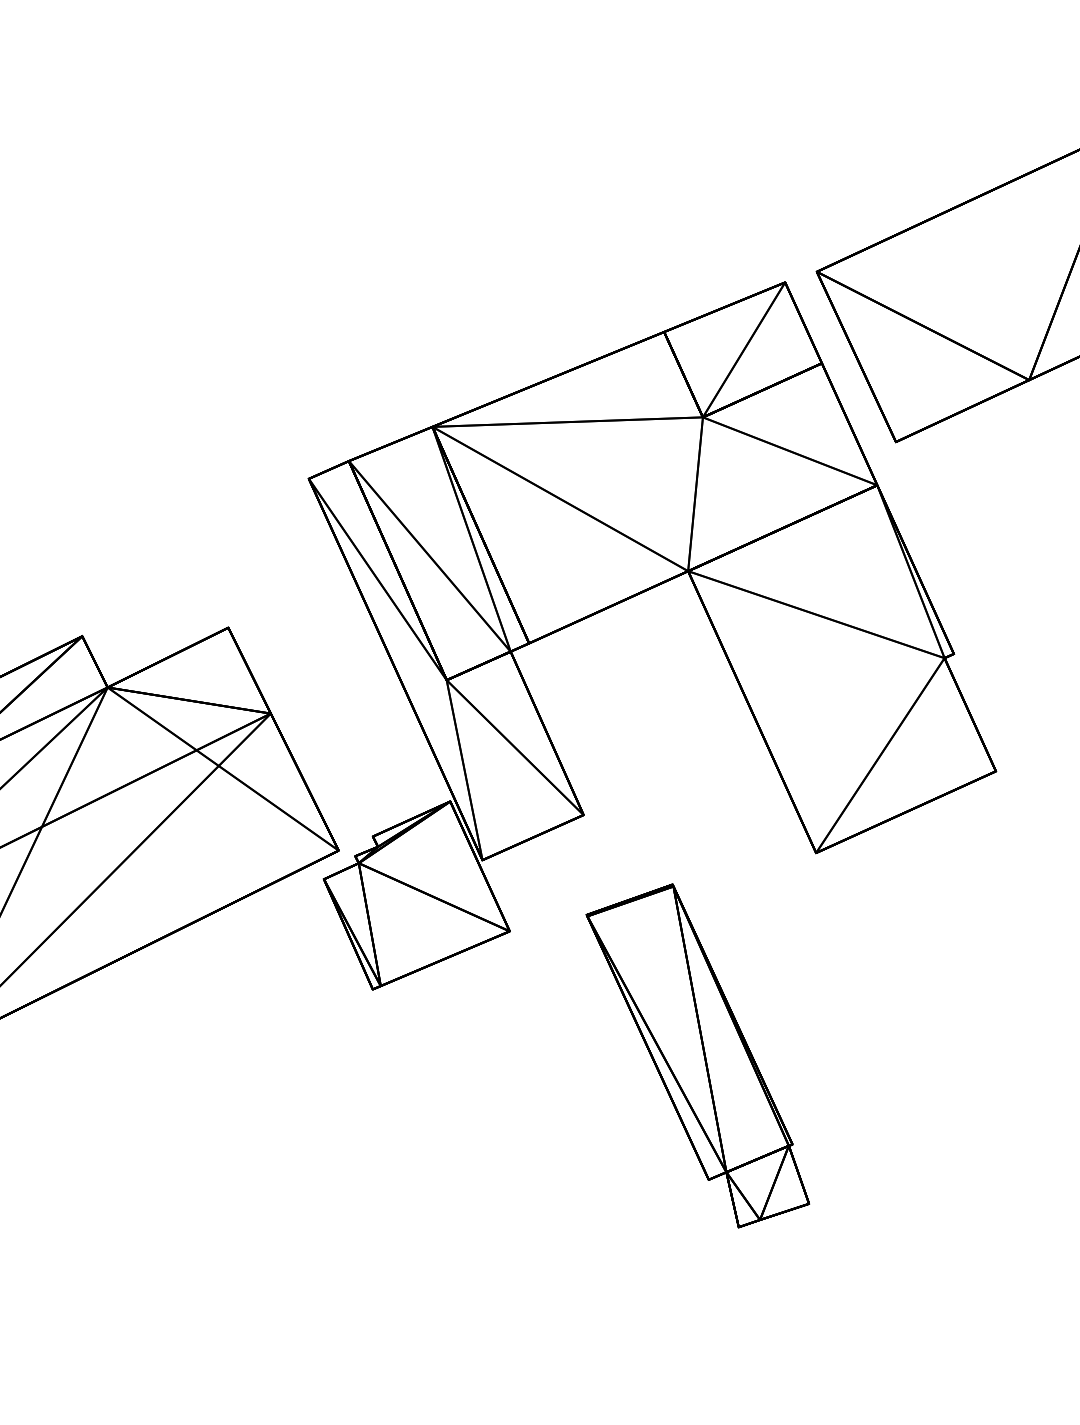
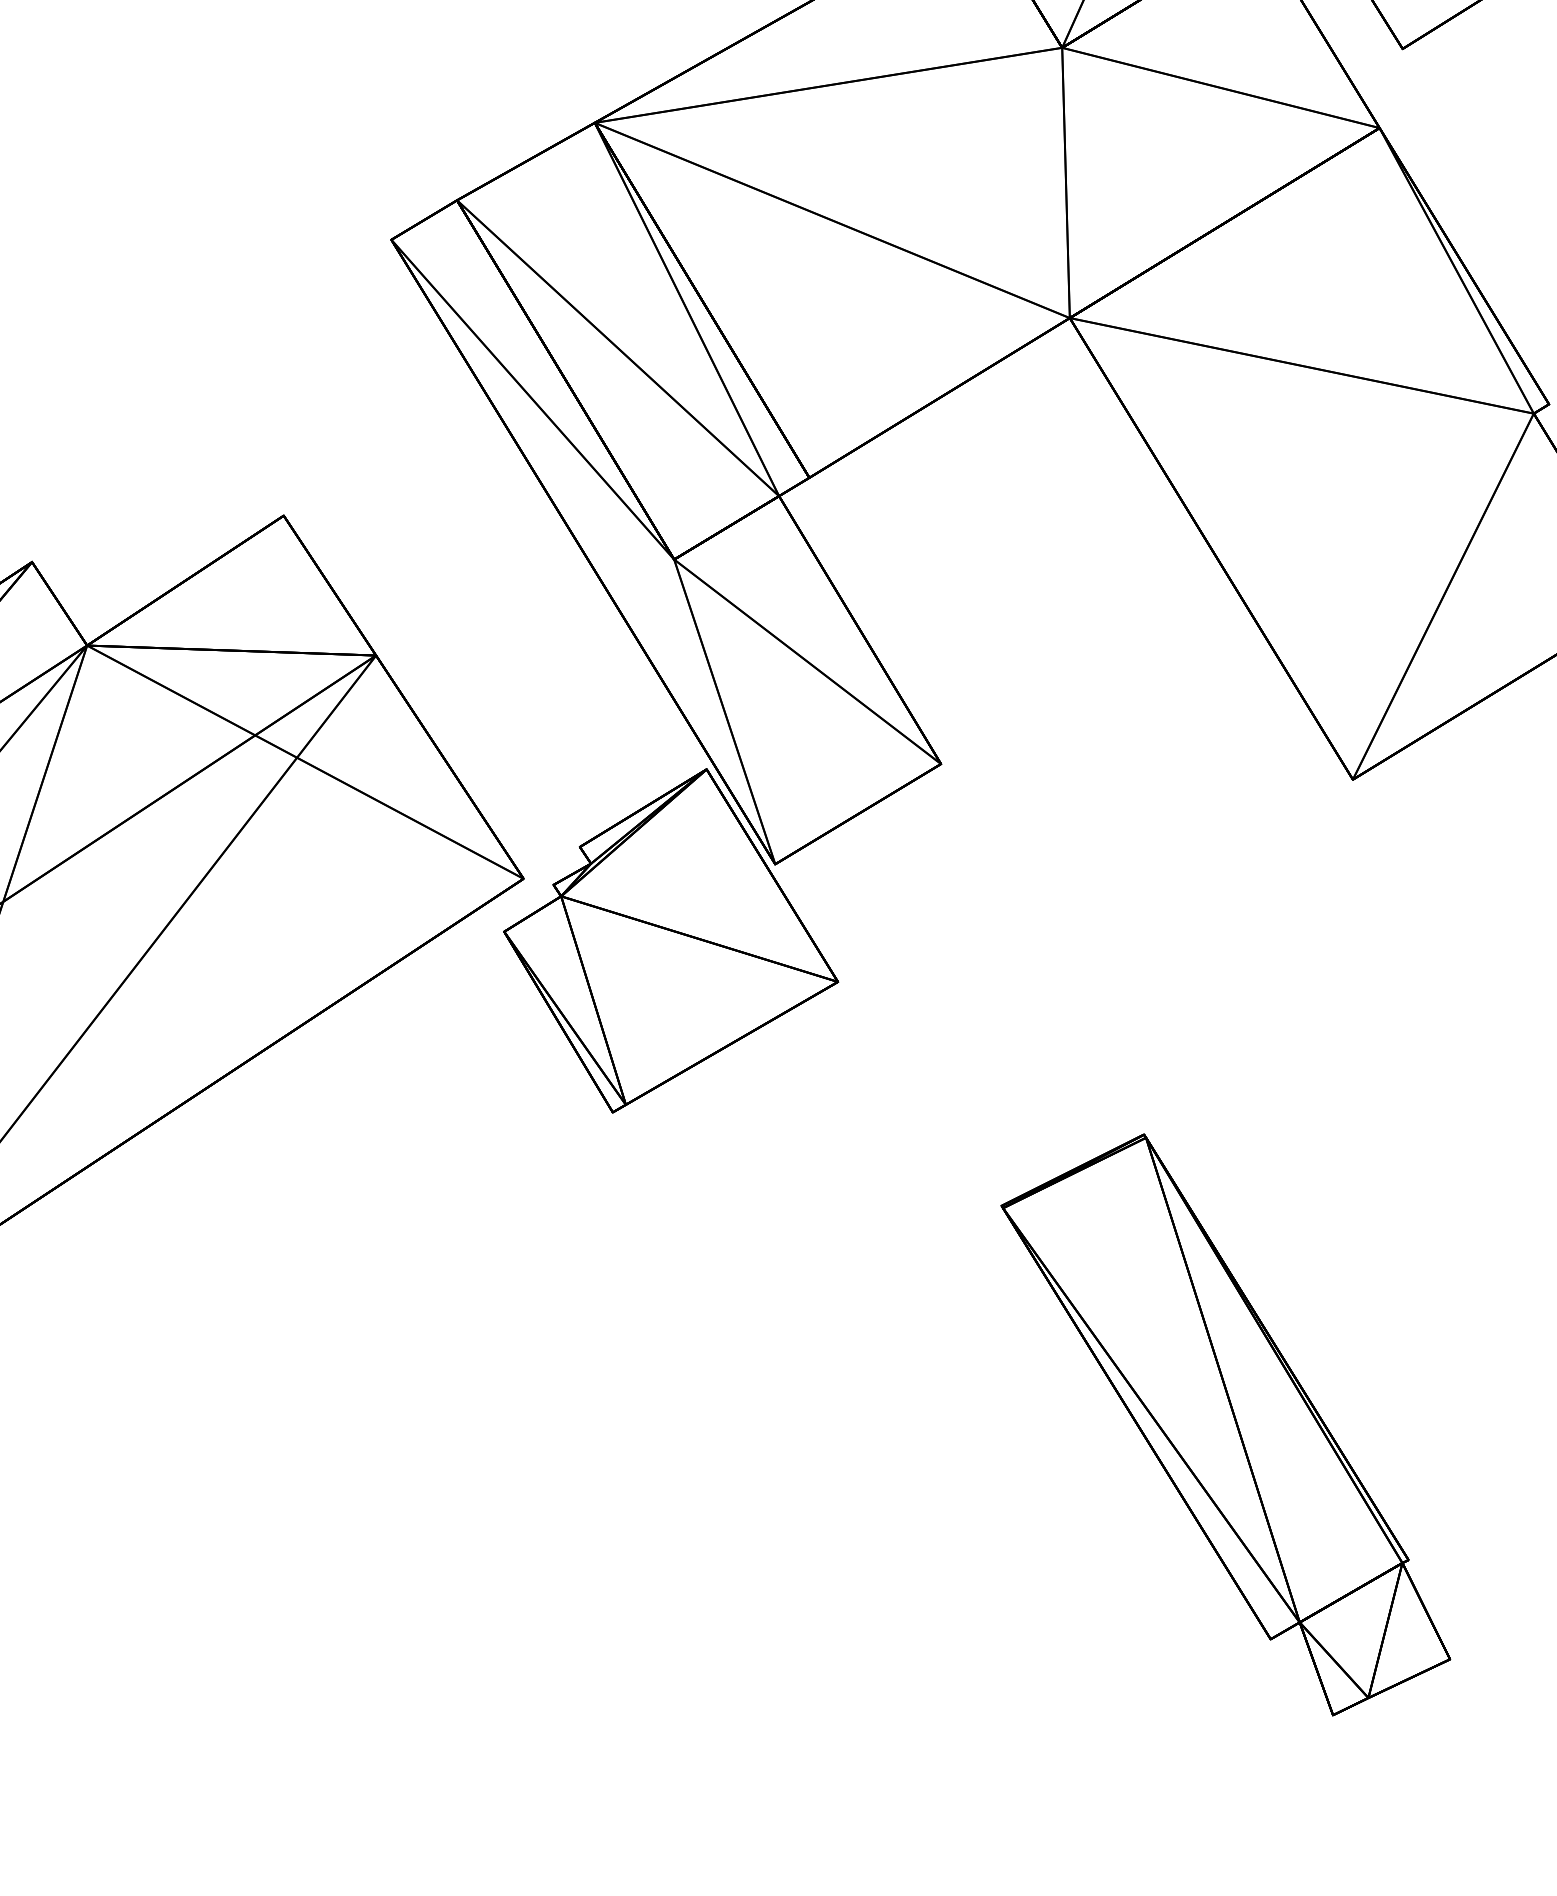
part: (697, 1055) -> (1224, 1425), moved

